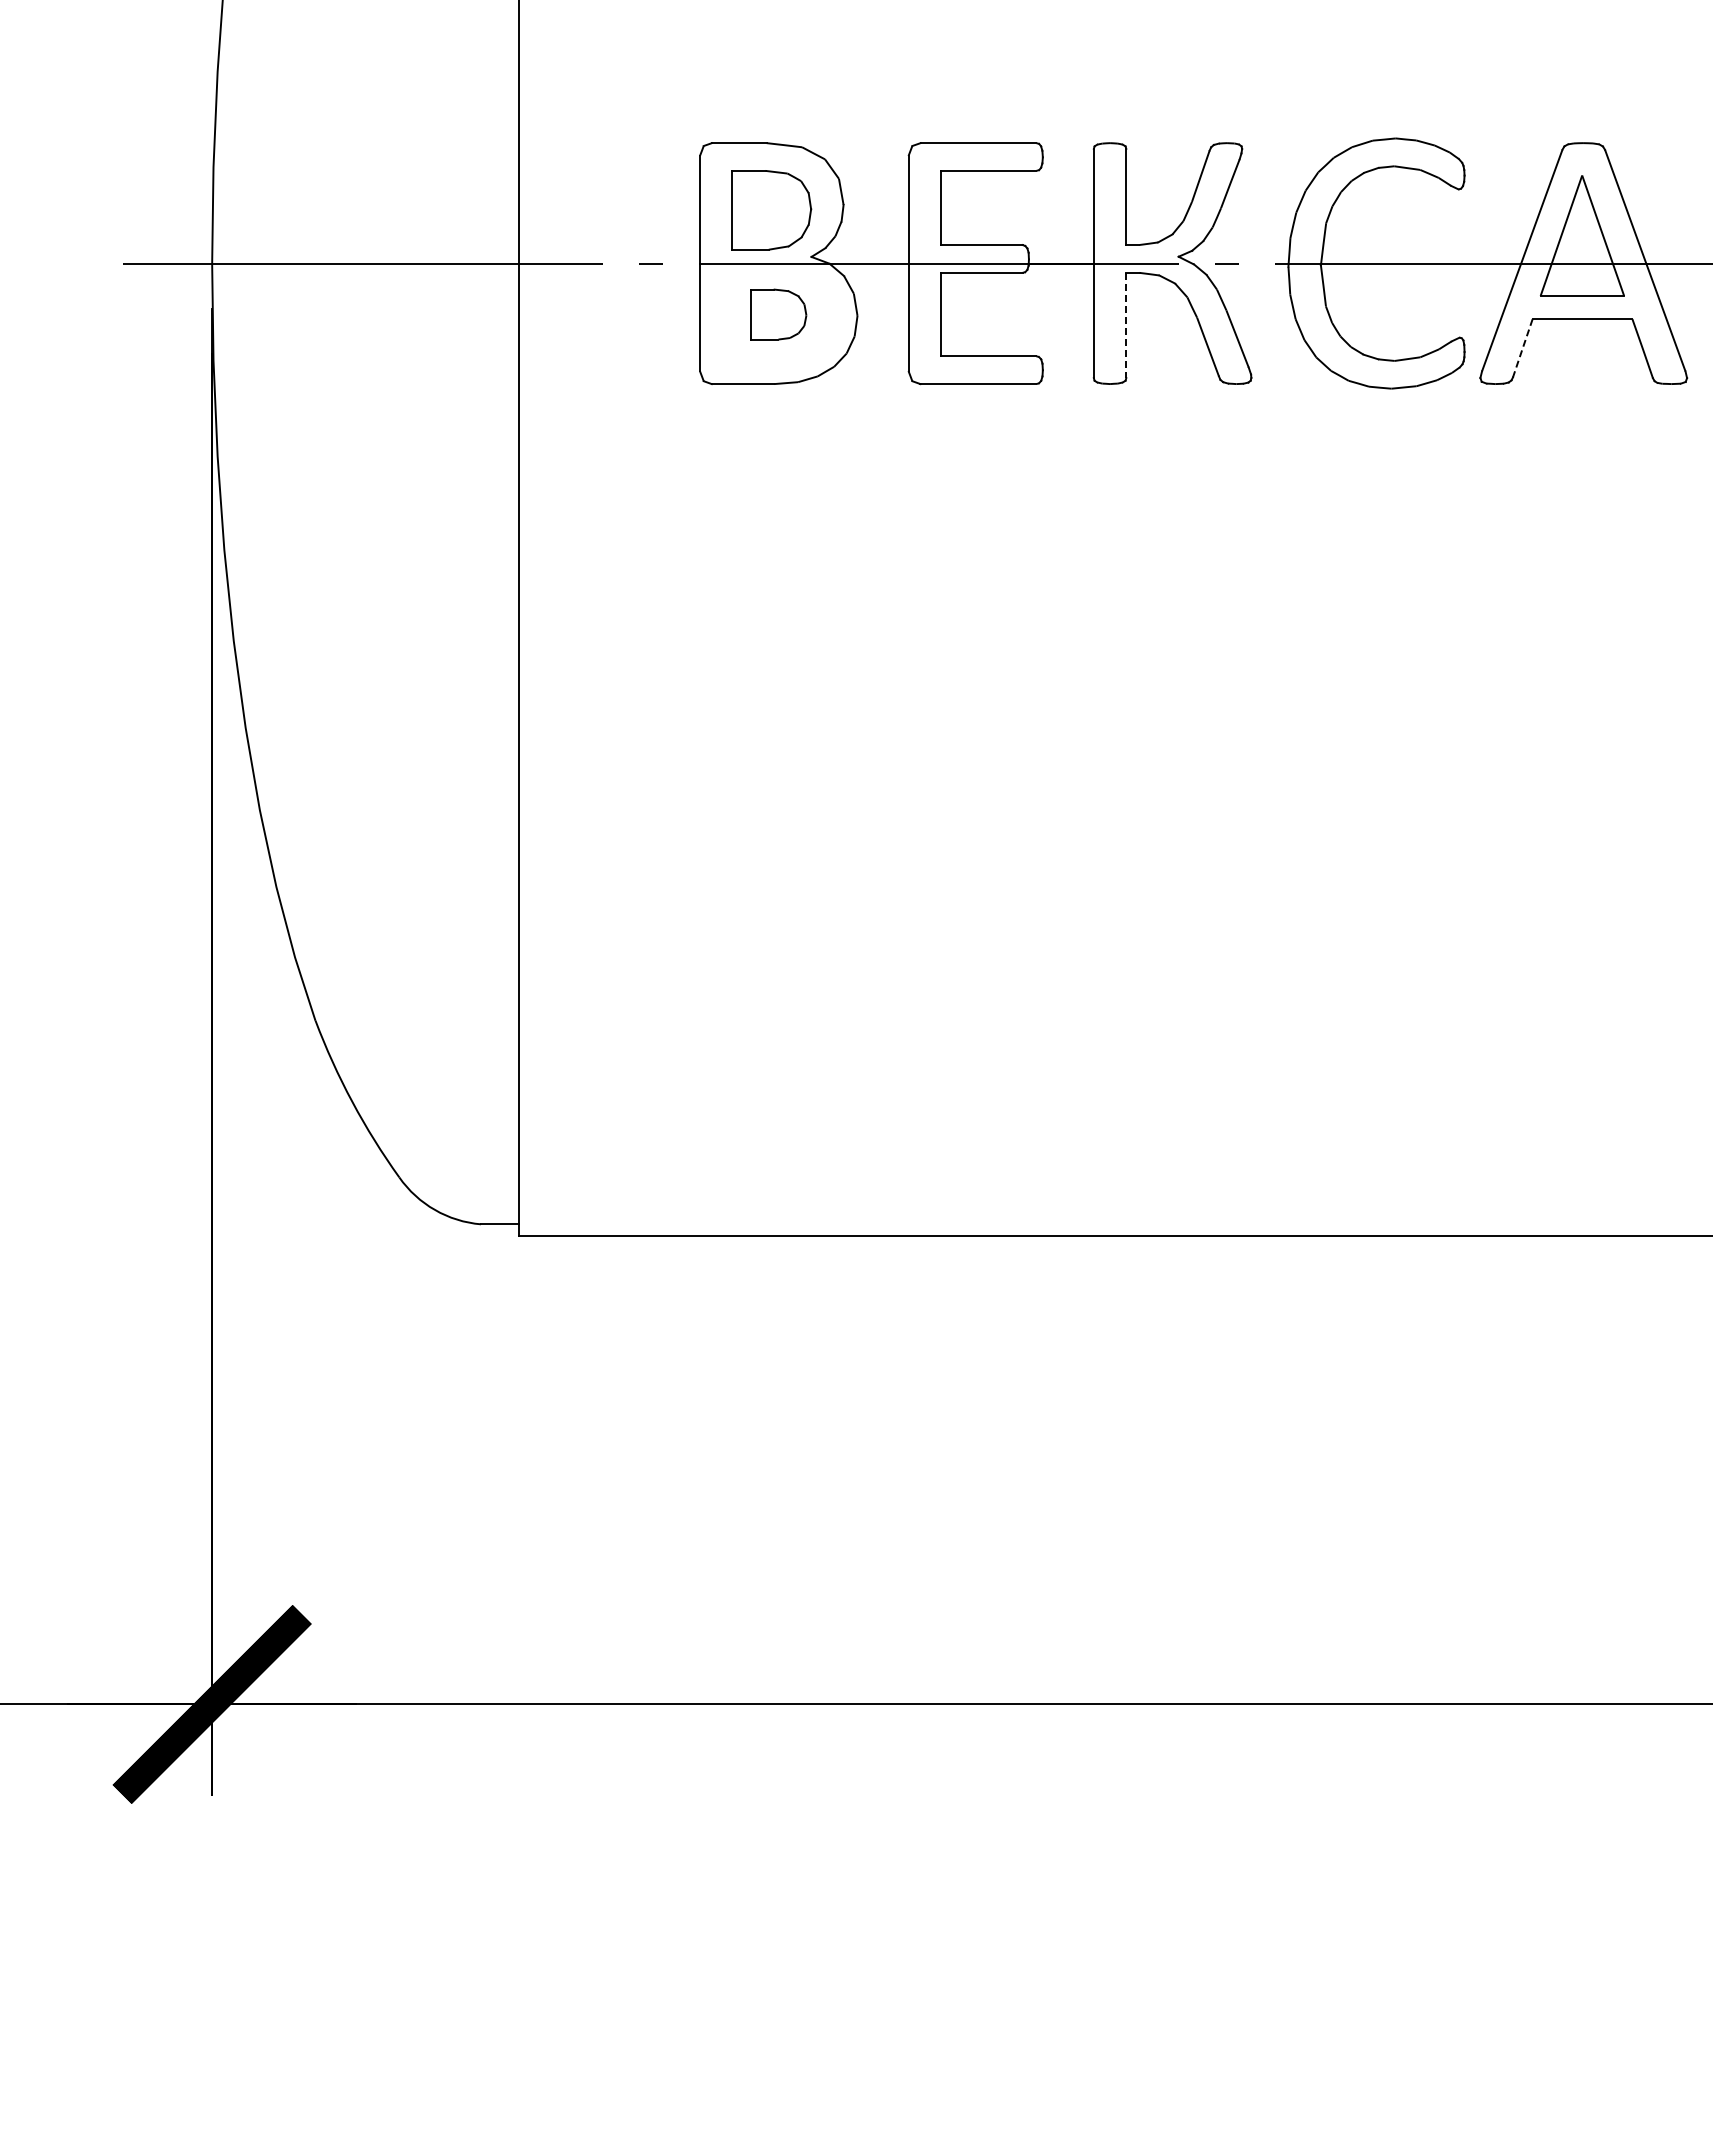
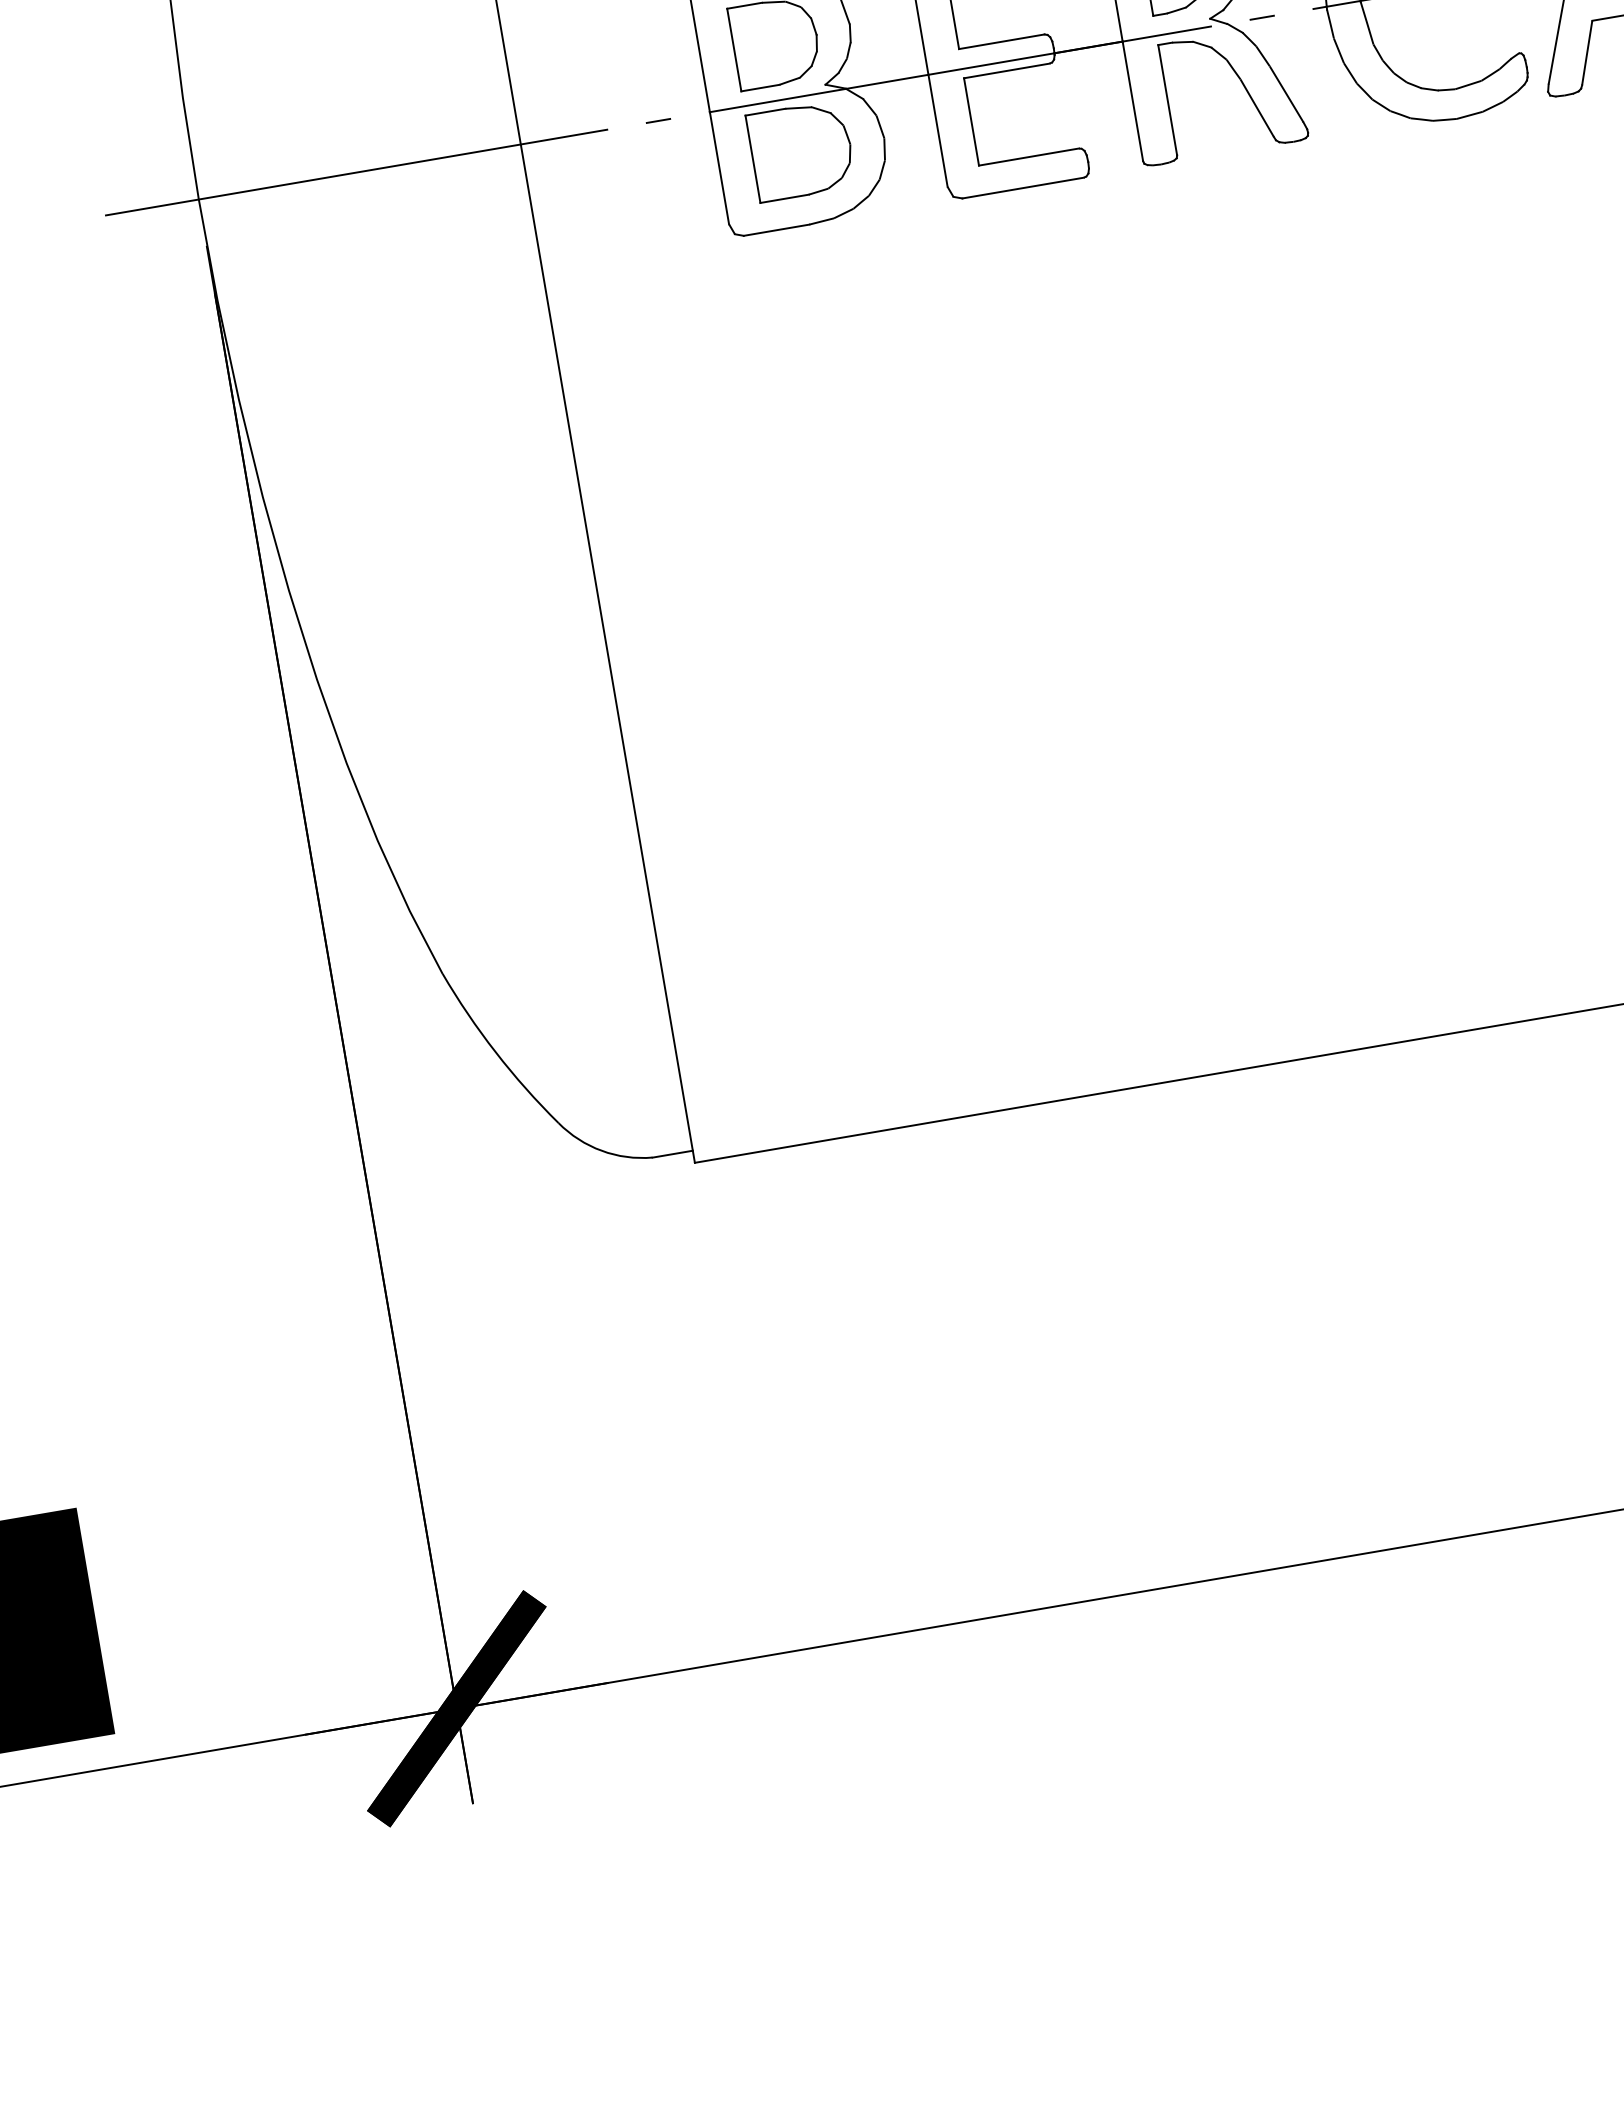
part: (778, 314) -> (801, 150), size x1.67
line: (1126, 325) -> (1167, 100), dashed -> solid
line: (1522, 348) -> (1586, 53), dashed -> solid

